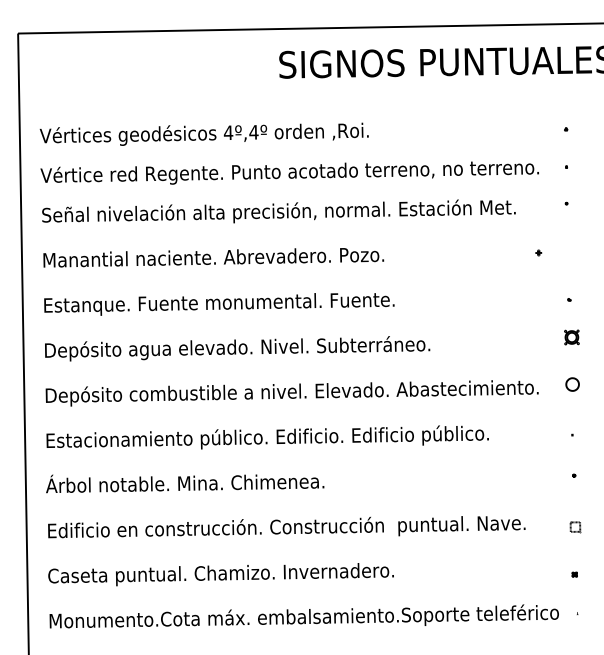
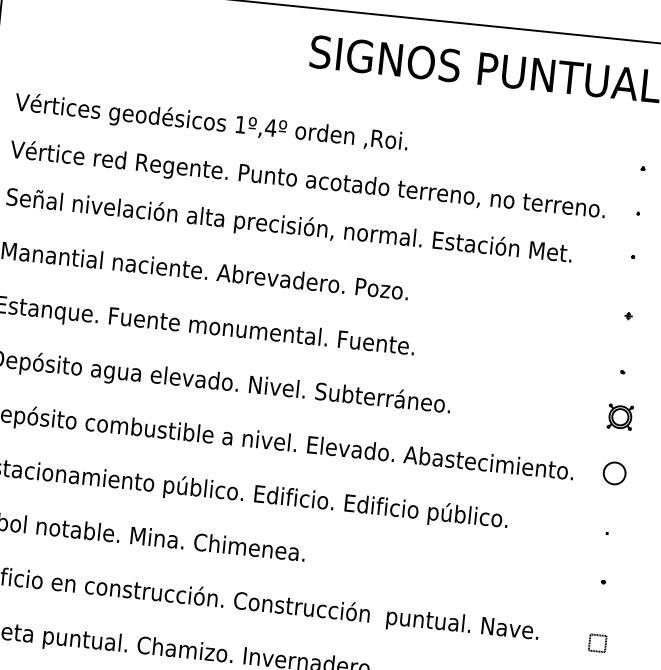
text: (228, 132) -> (240, 124), 4º,4º -> 1º,4º
part: (538, 252) -> (628, 315), moved
part: (571, 337) -> (619, 417), size x1.43
part: (572, 384) -> (614, 473), size x1.43
part: (575, 527) -> (597, 643), size x1.43

